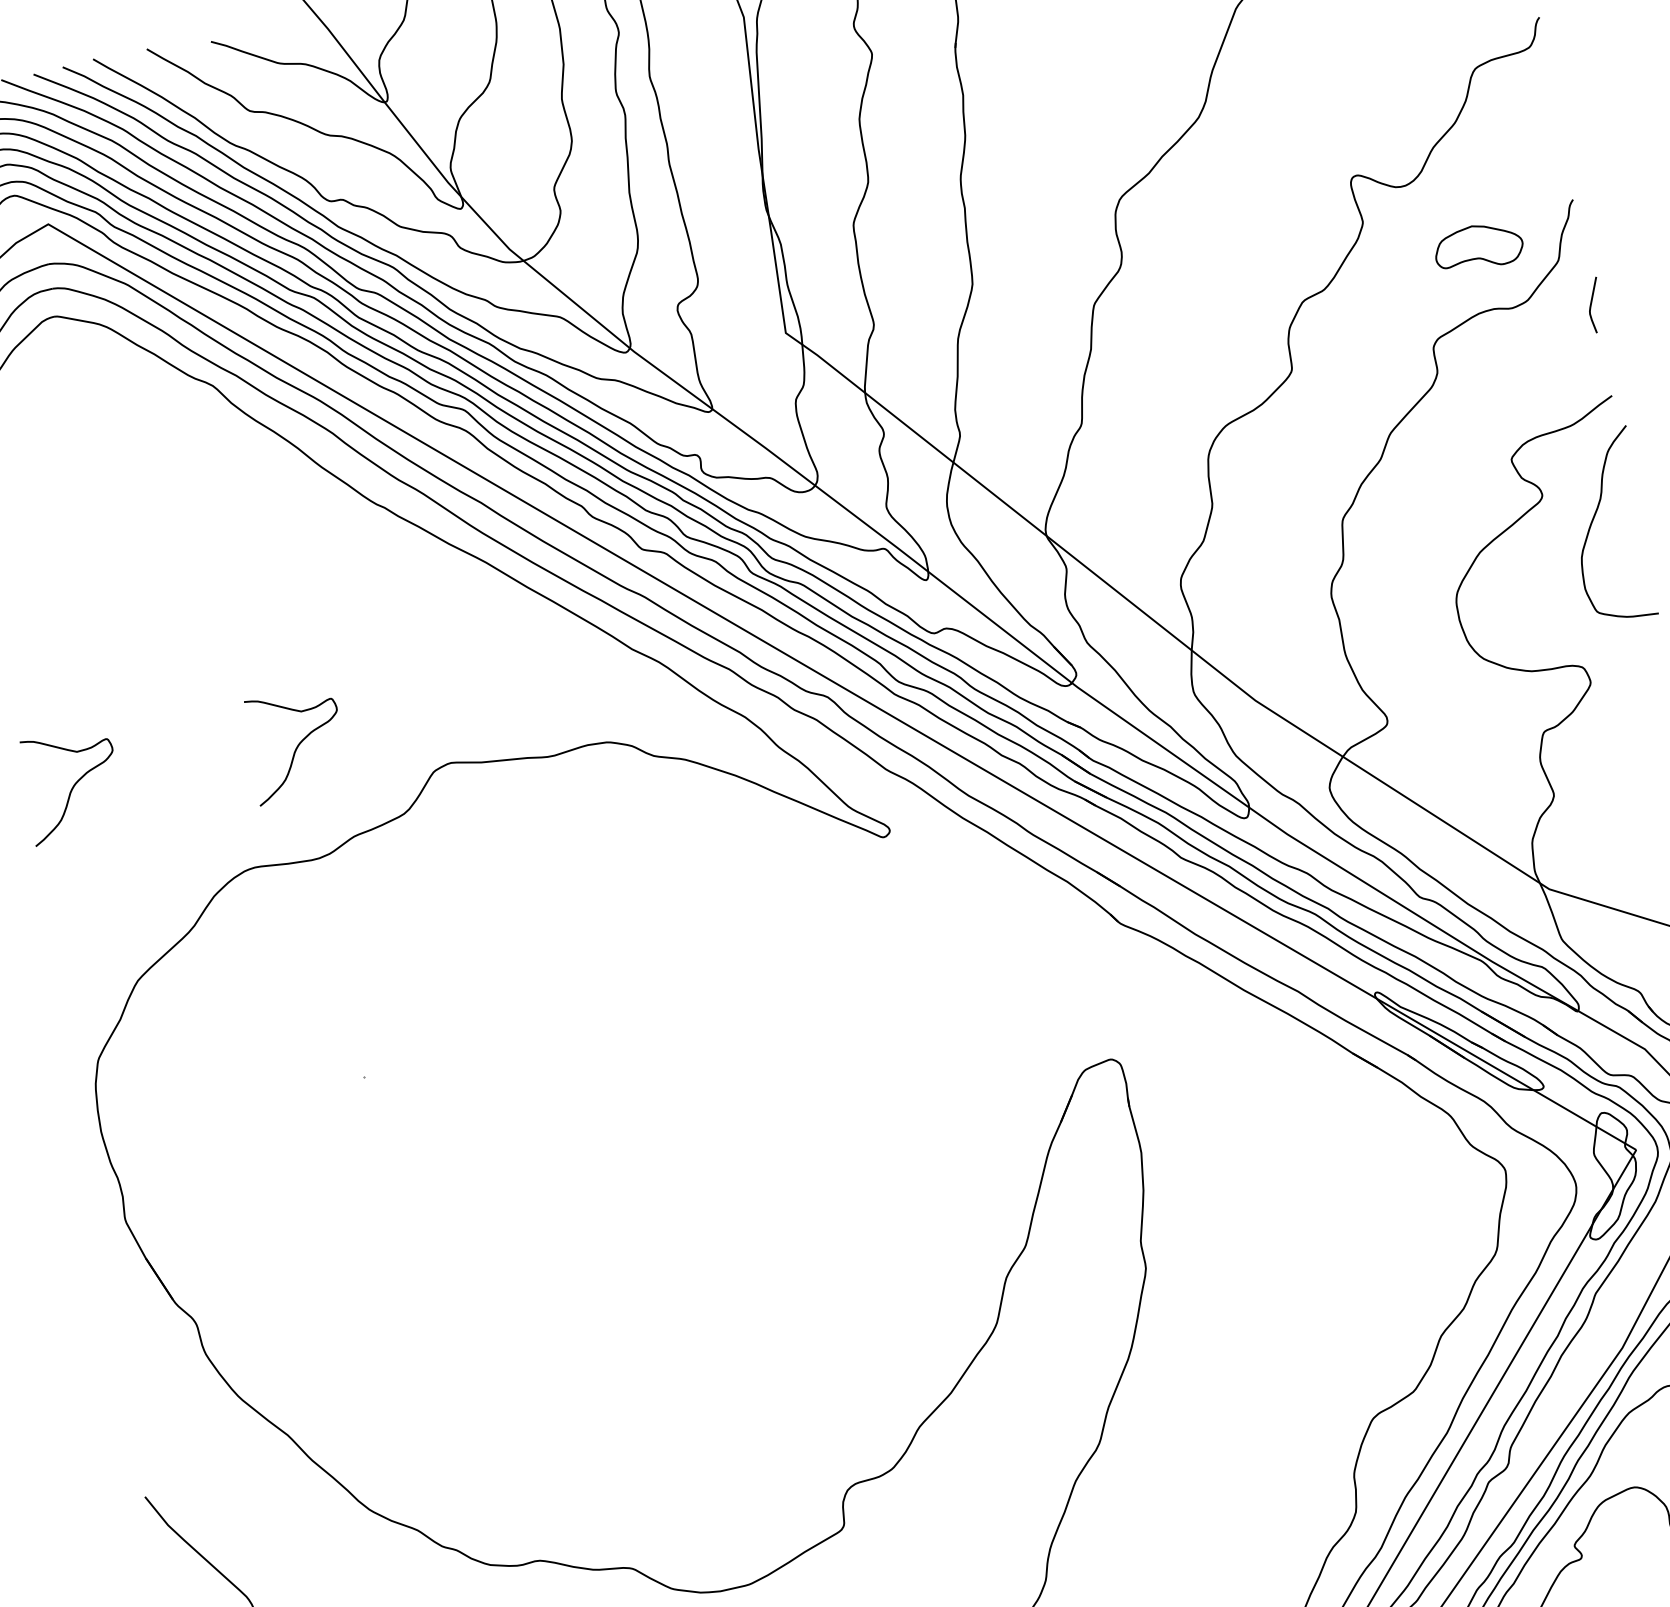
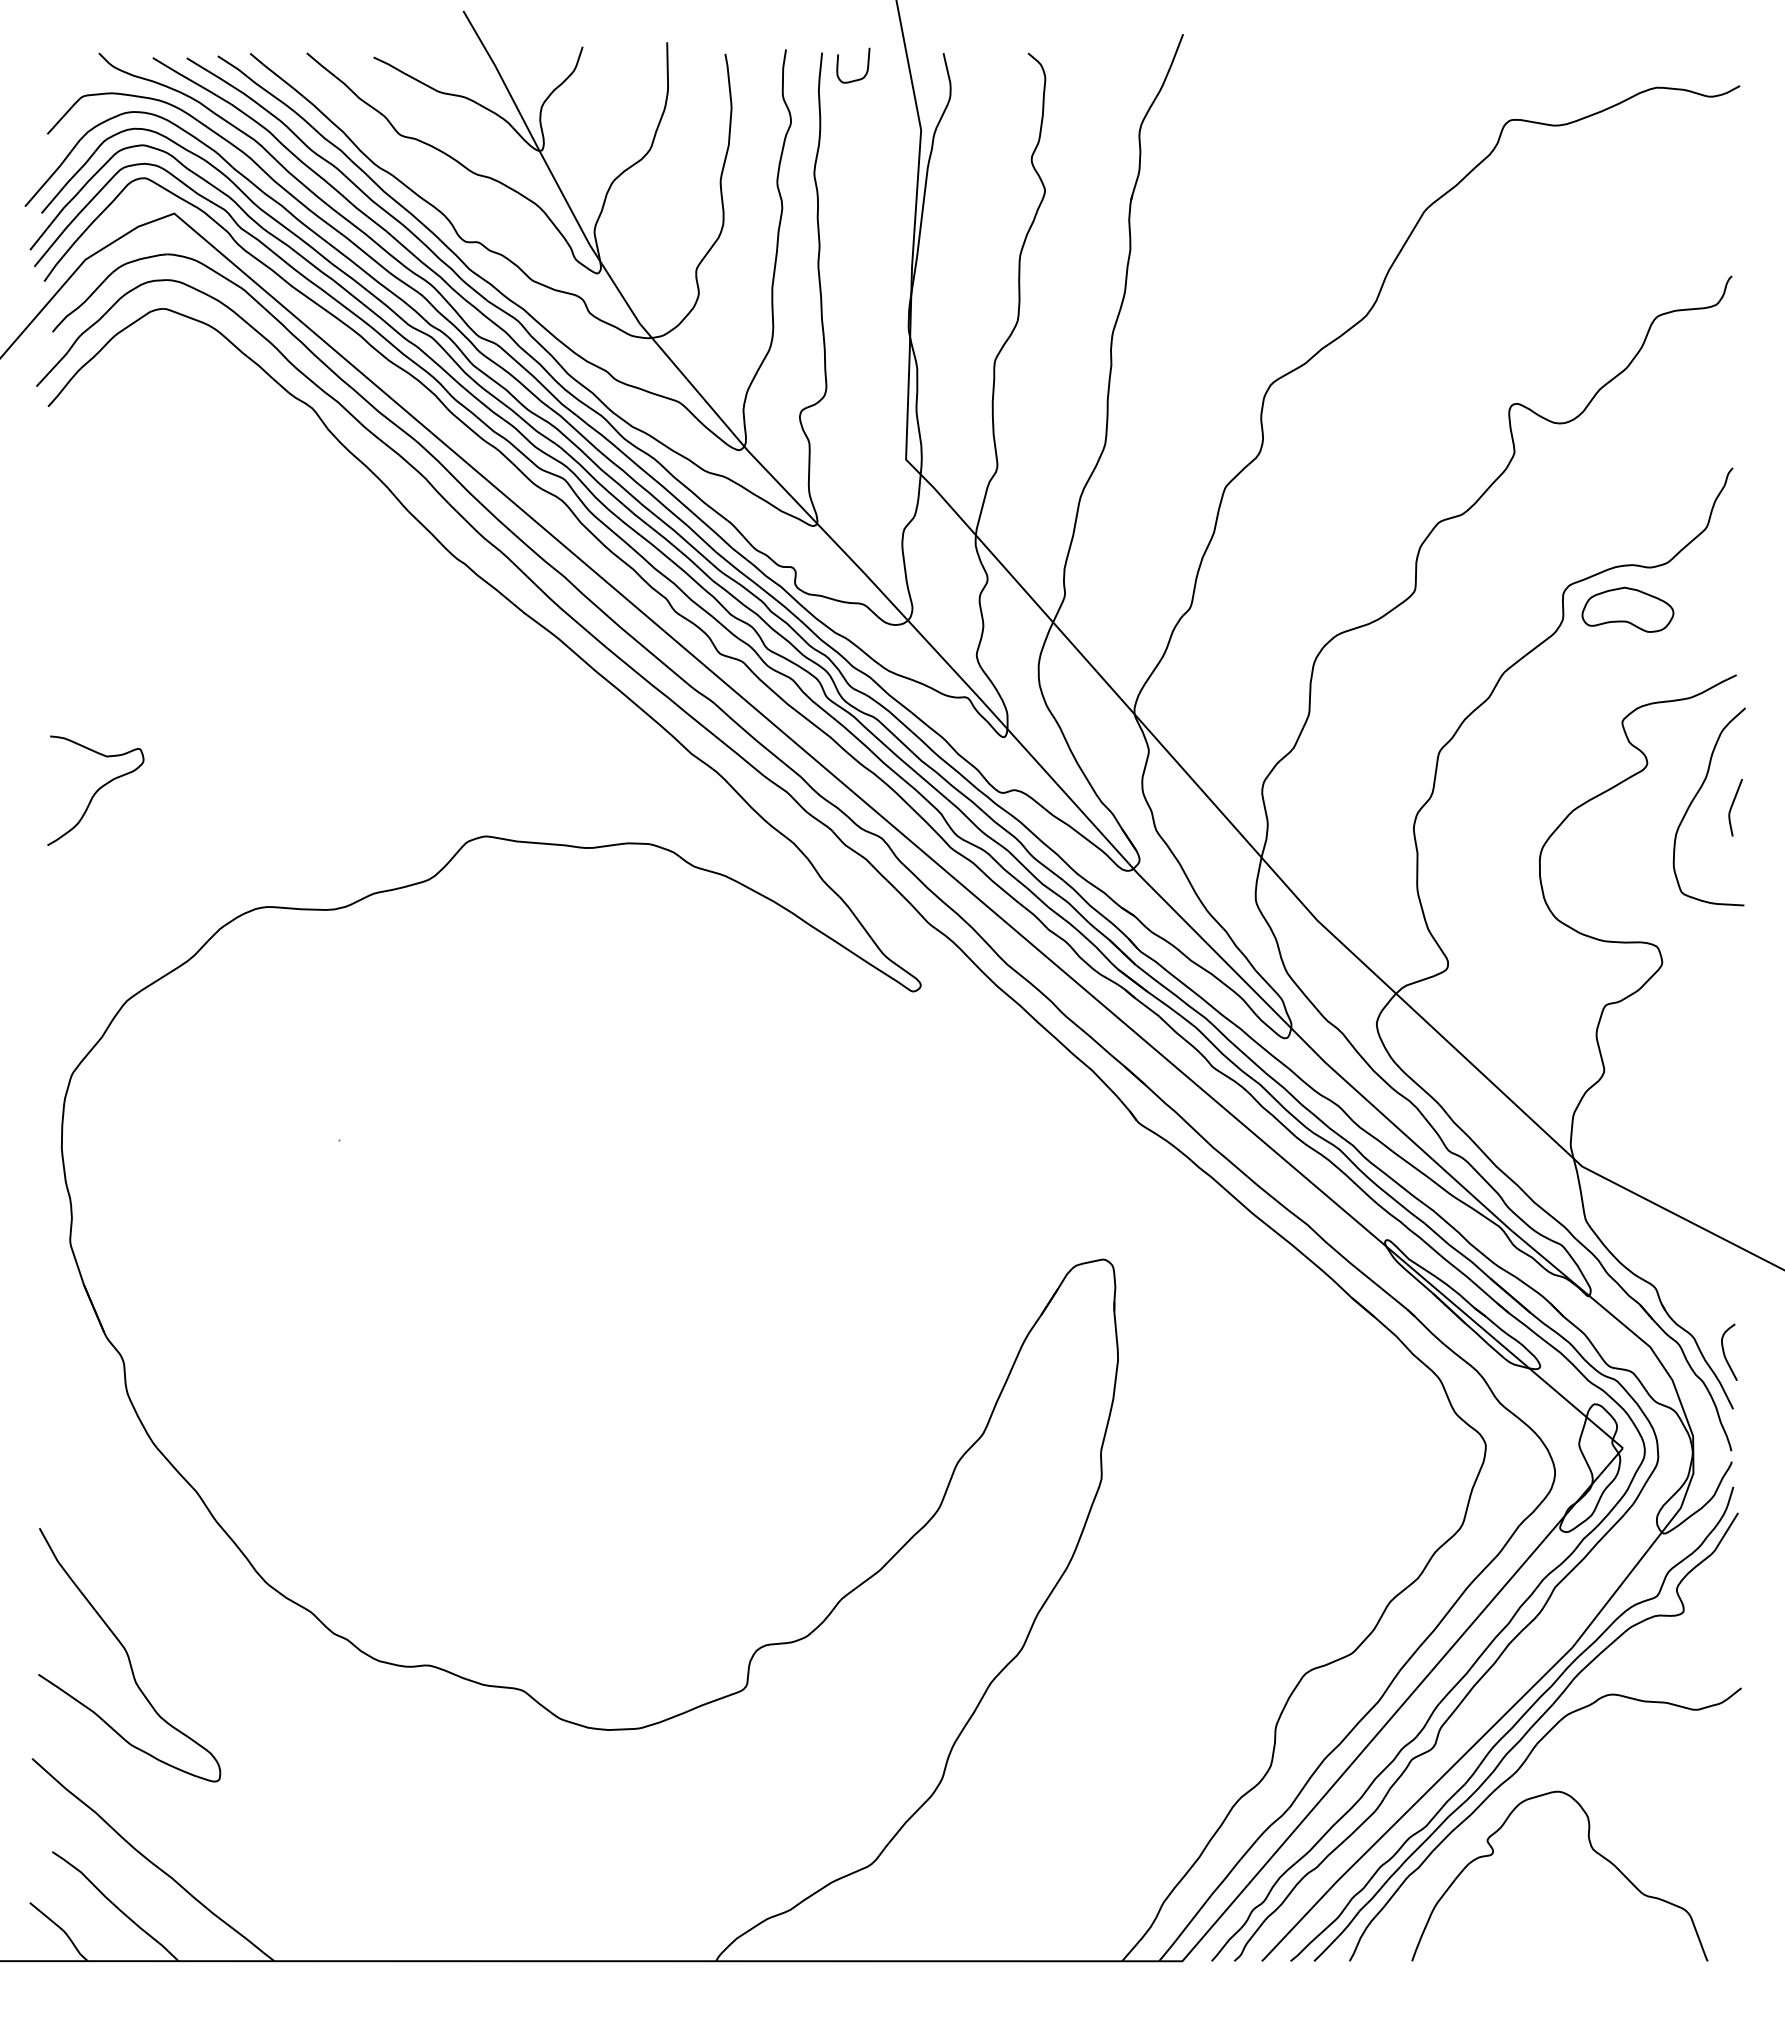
part: (1478, 246) -> (1627, 609), moved
curve: (1591, 305) -> (1732, 807), moved
curve: (297, 745) -> (332, 790), removed

